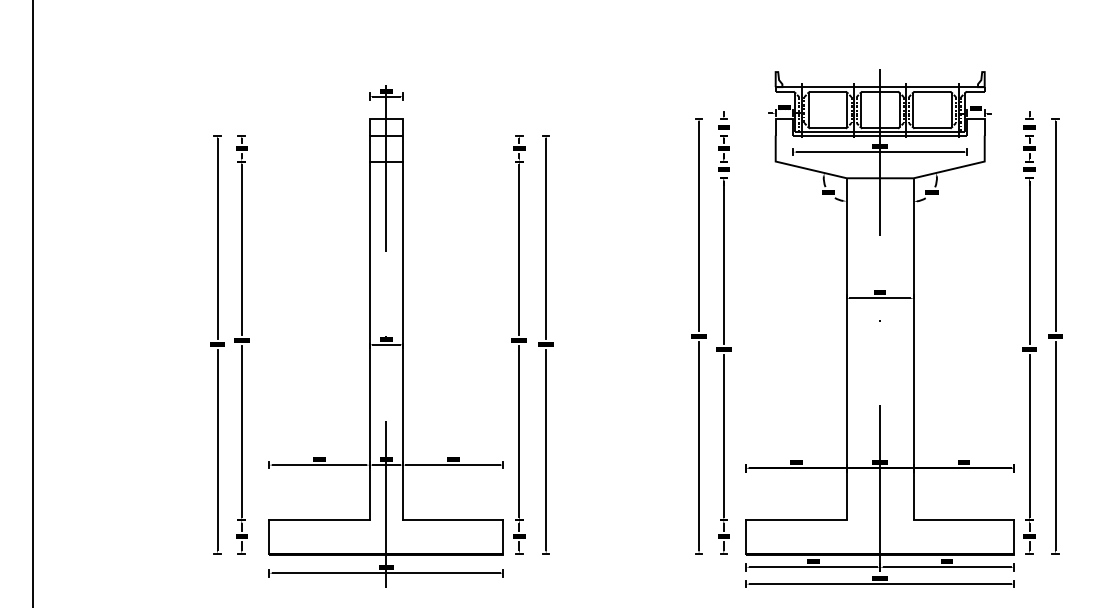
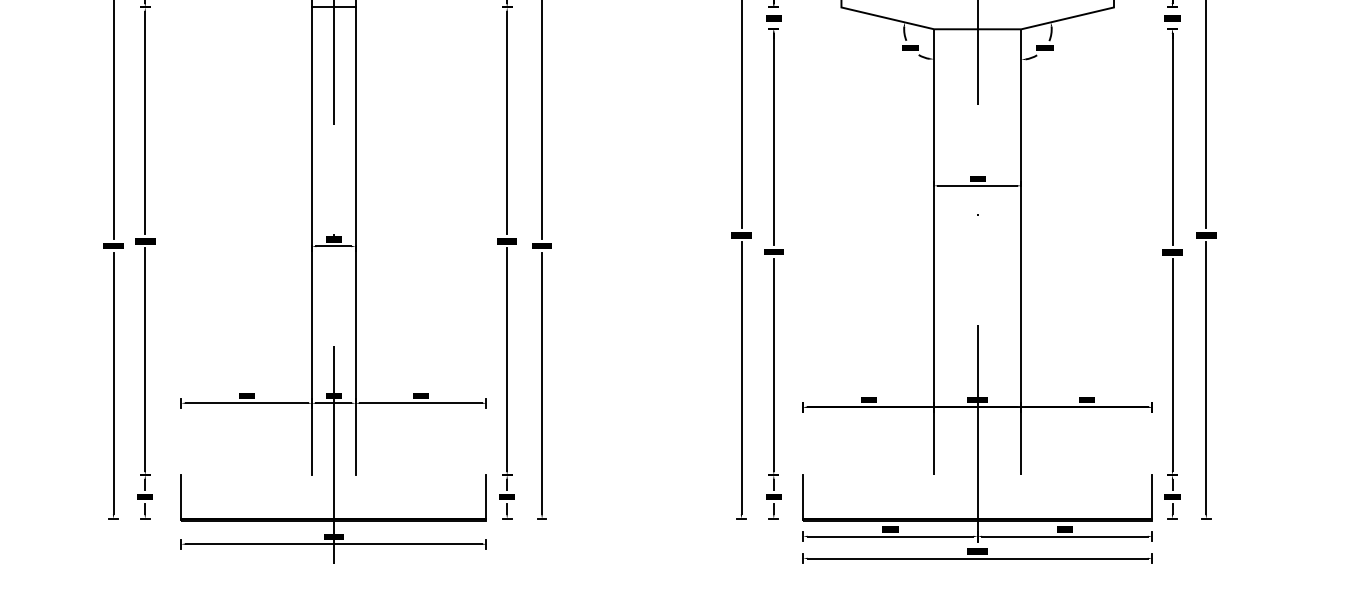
line: (319, 520) -> (246, 475), removed
line: (453, 520) -> (421, 475), removed
line: (796, 520) -> (868, 475), removed
line: (963, 520) -> (1086, 475), removed

